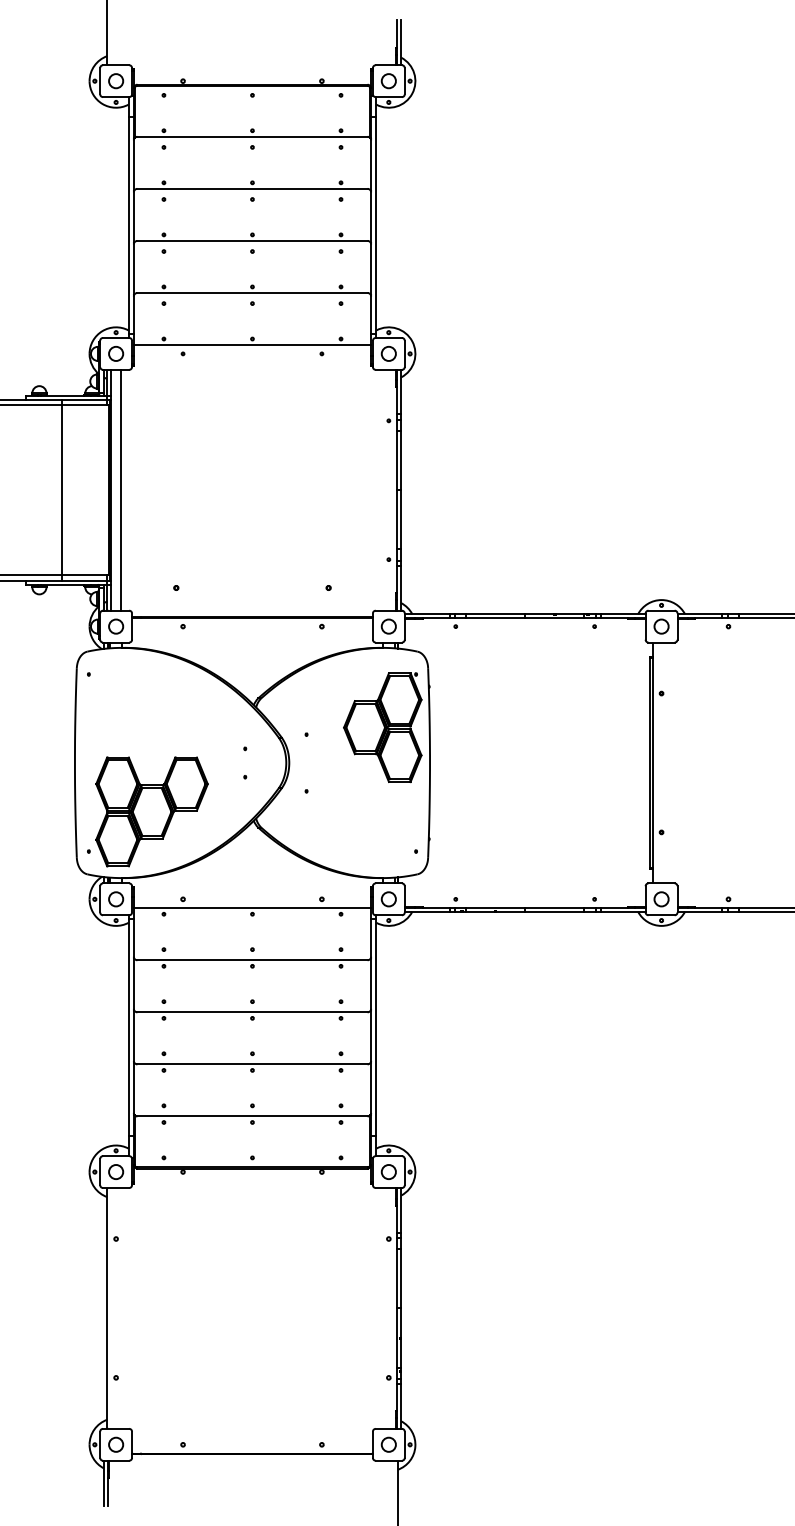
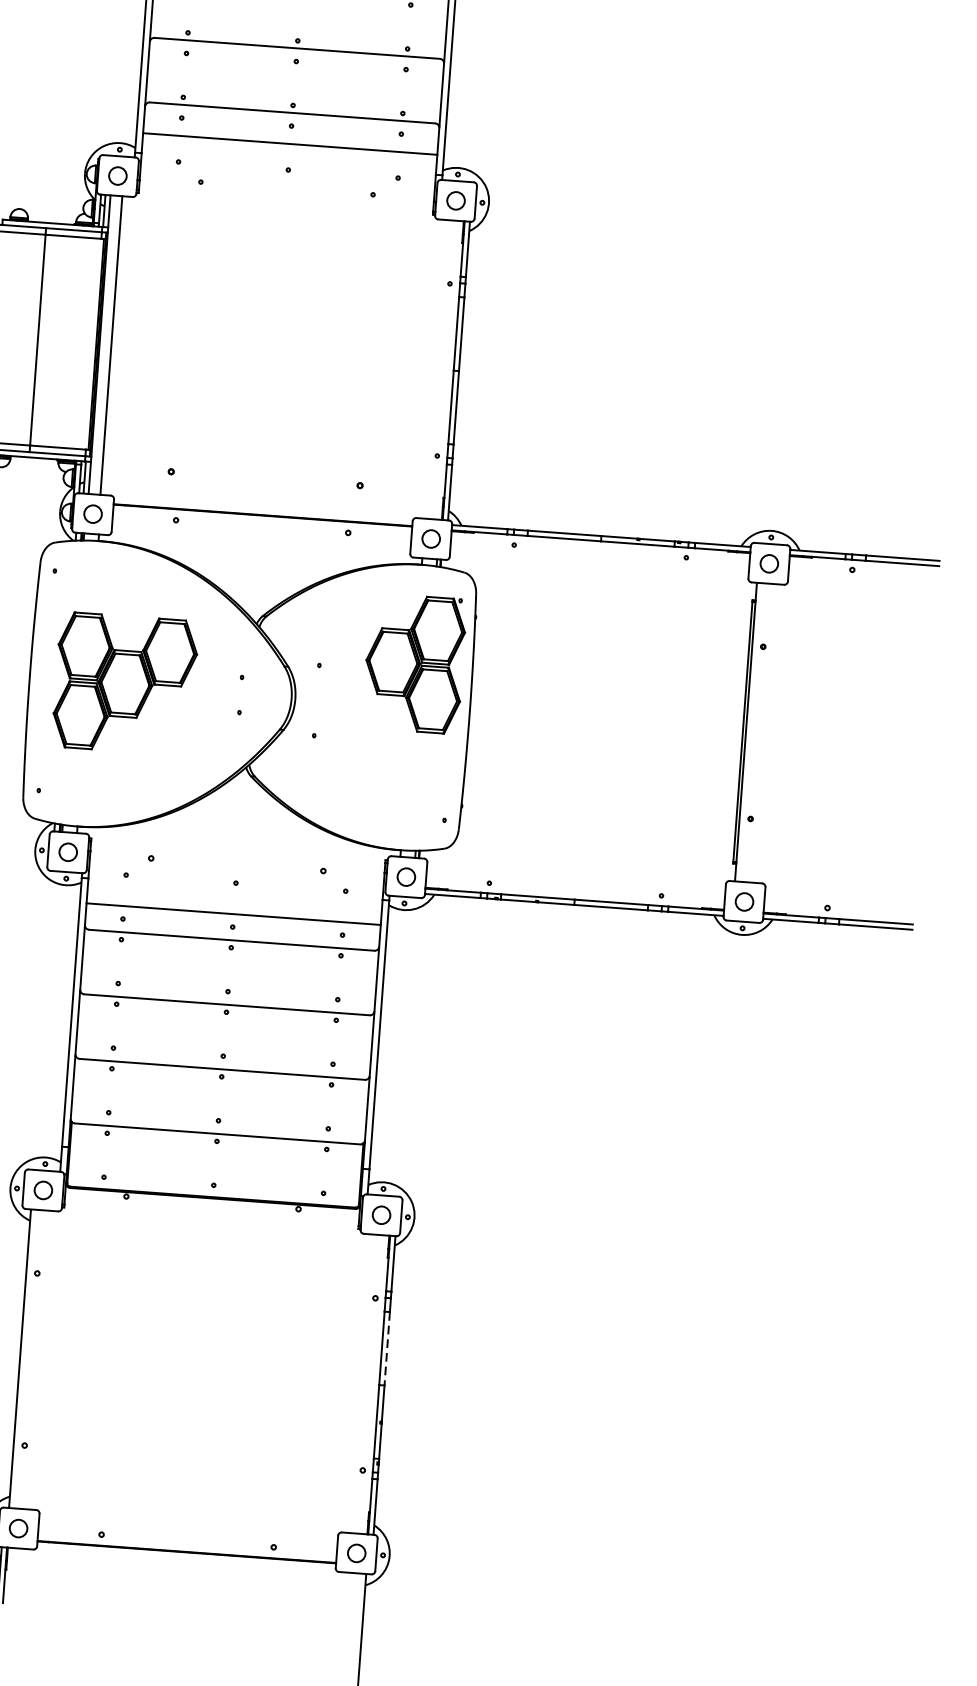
line: (252, 345) -> (290, 144), moved
part: (151, 811) -> (124, 683), moved
line: (252, 908) -> (233, 914), moved
line: (401, 1278) -> (387, 1348), solid -> dashed

